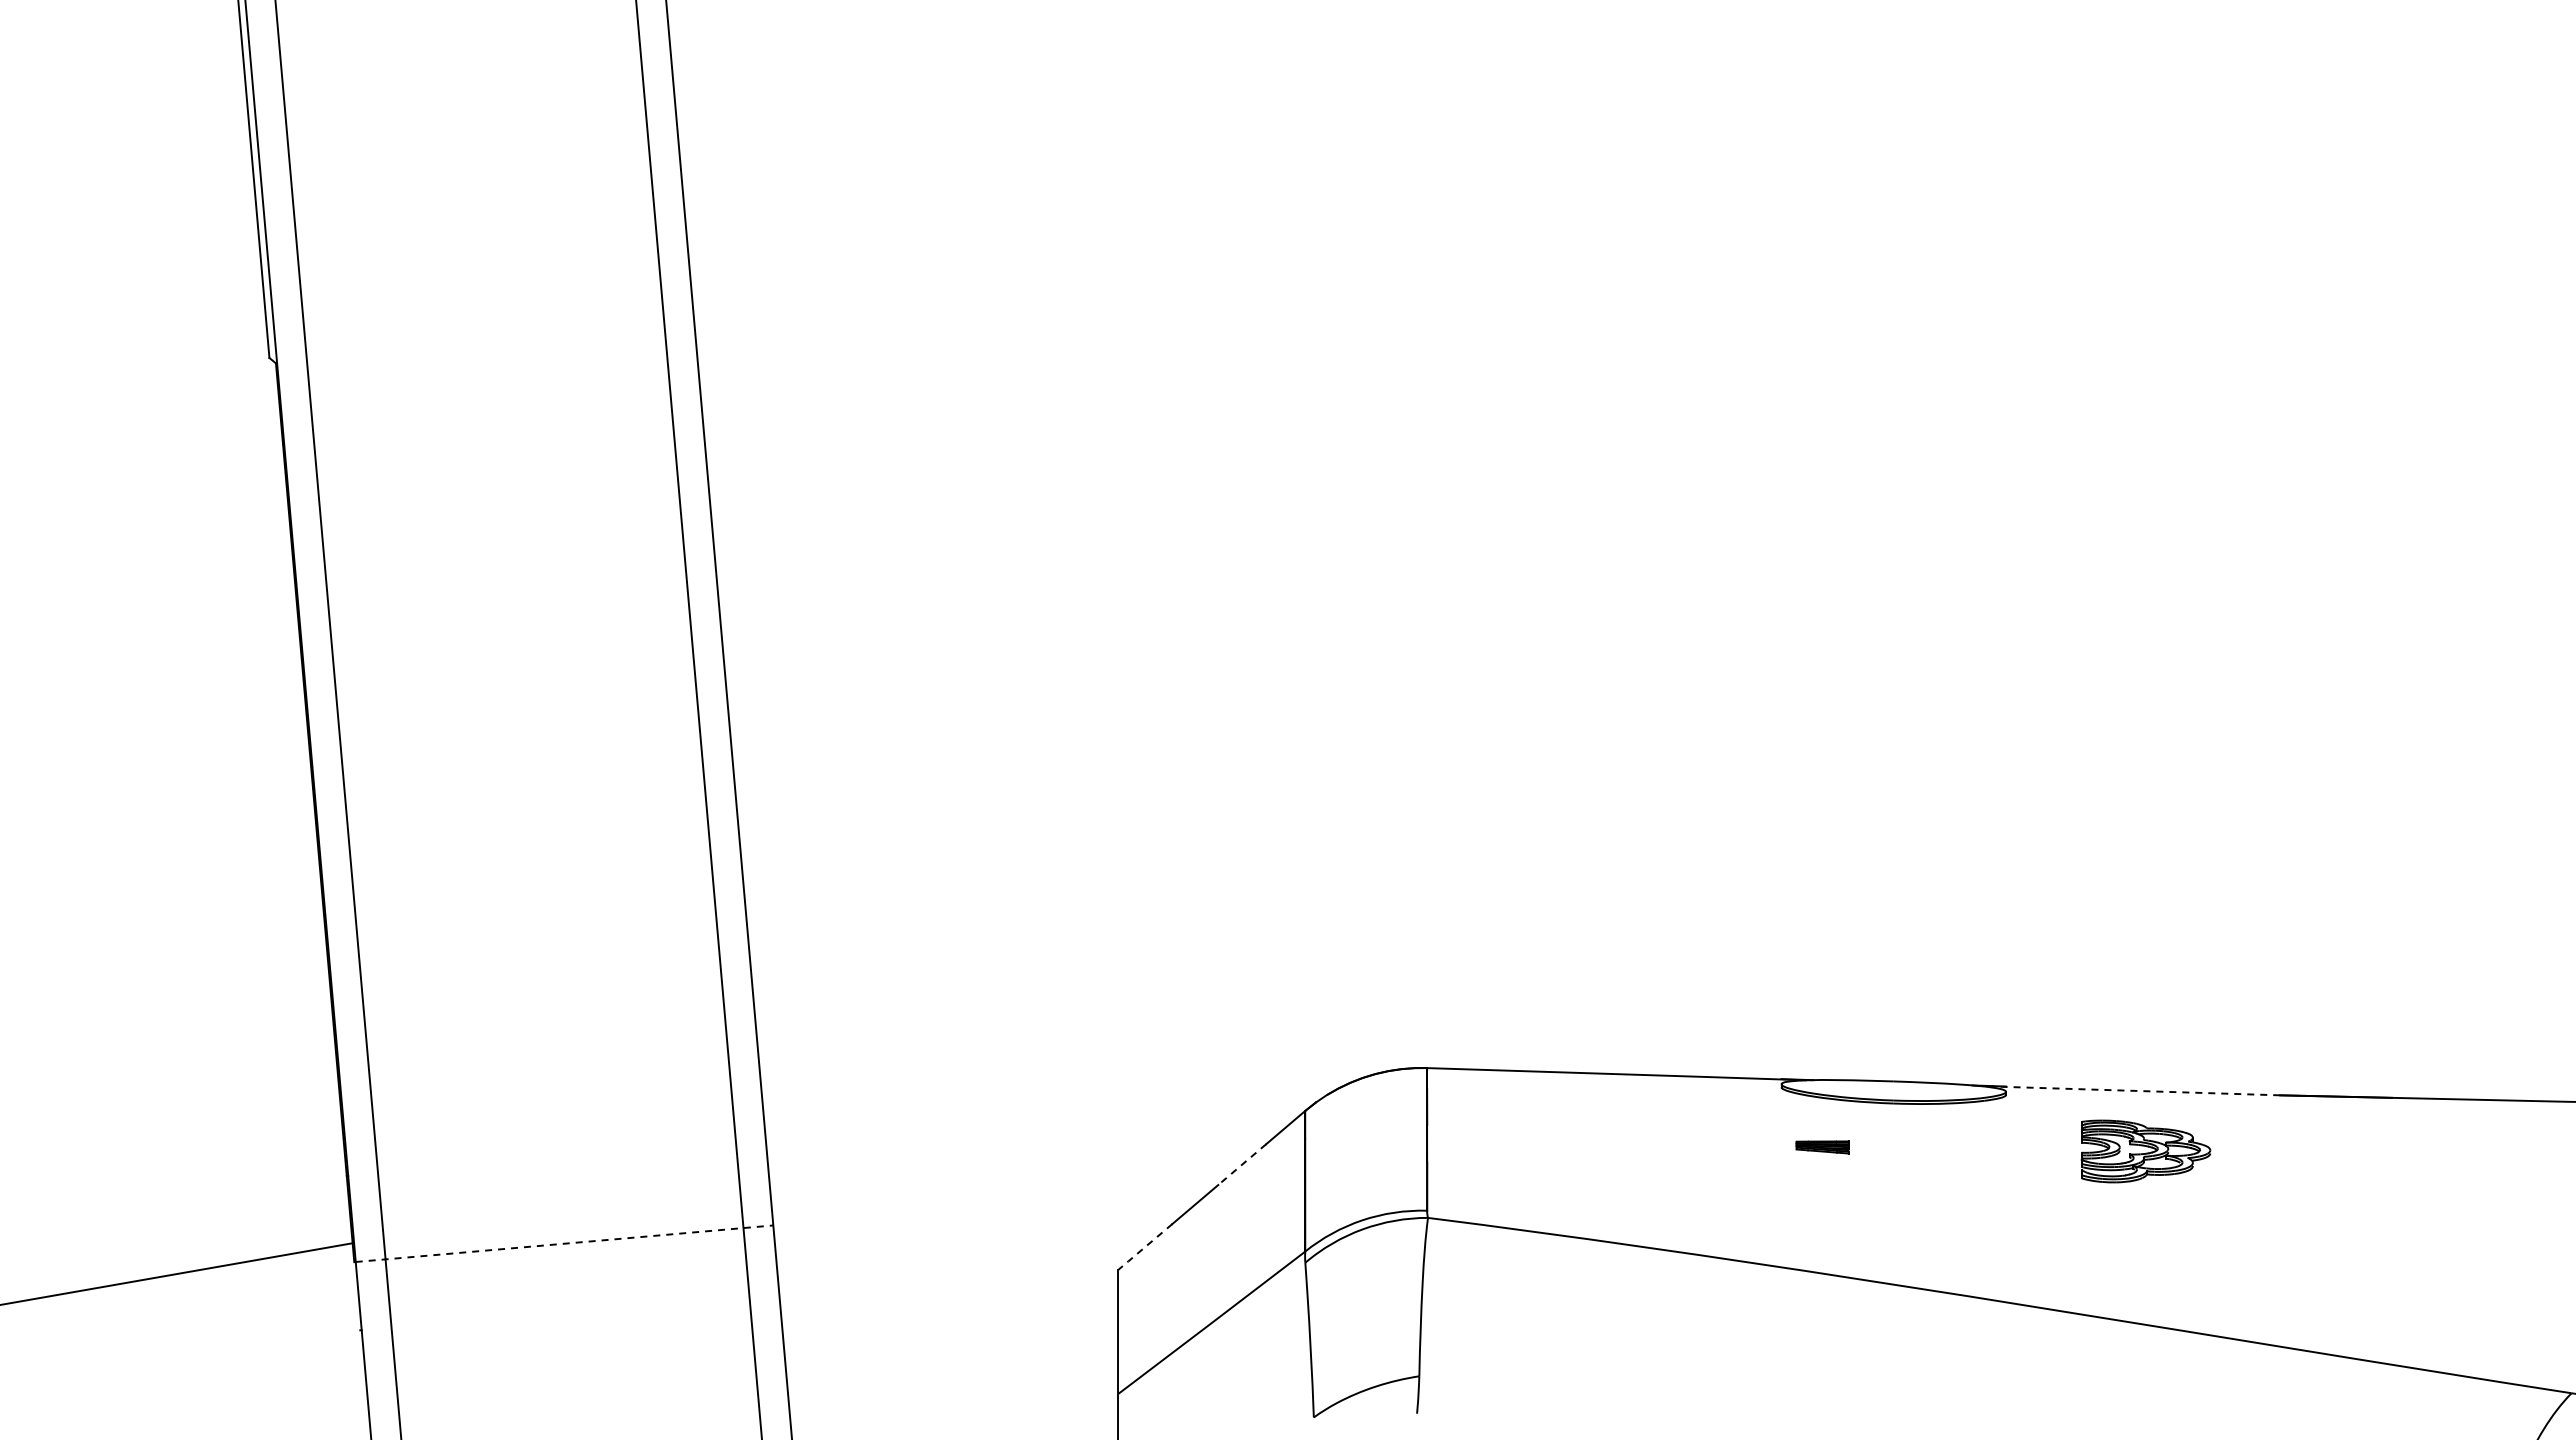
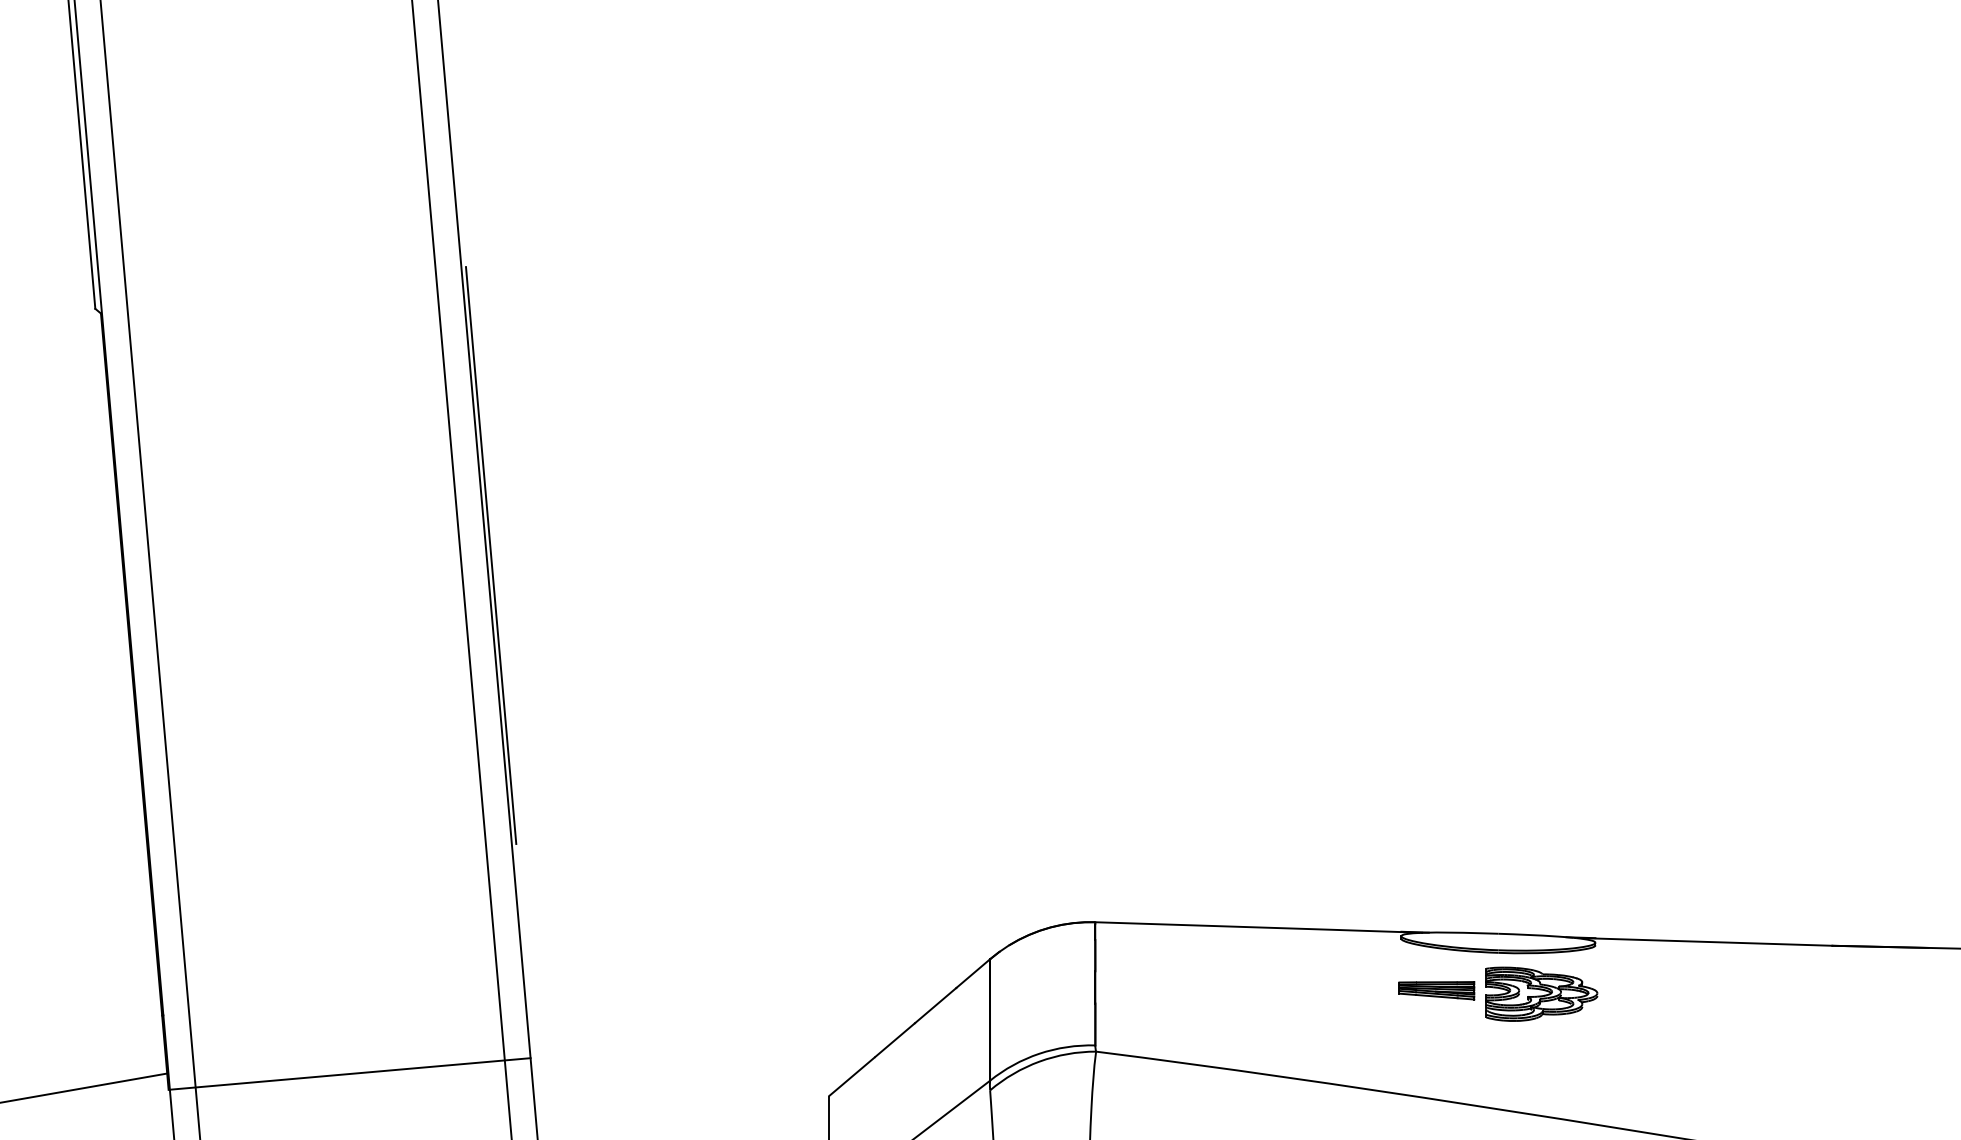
line: (727, 643) -> (491, 555), added
line: (2135, 1090) -> (1707, 941), dashed -> solid
part: (1822, 1147) -> (1436, 990), size x1.67
part: (2145, 1151) -> (1541, 994), moved
line: (1241, 1164) -> (935, 1005), dashed -> solid
line: (564, 1243) -> (350, 1073), dashed -> solid
line: (1144, 1247) -> (851, 1077), dashed -> solid

